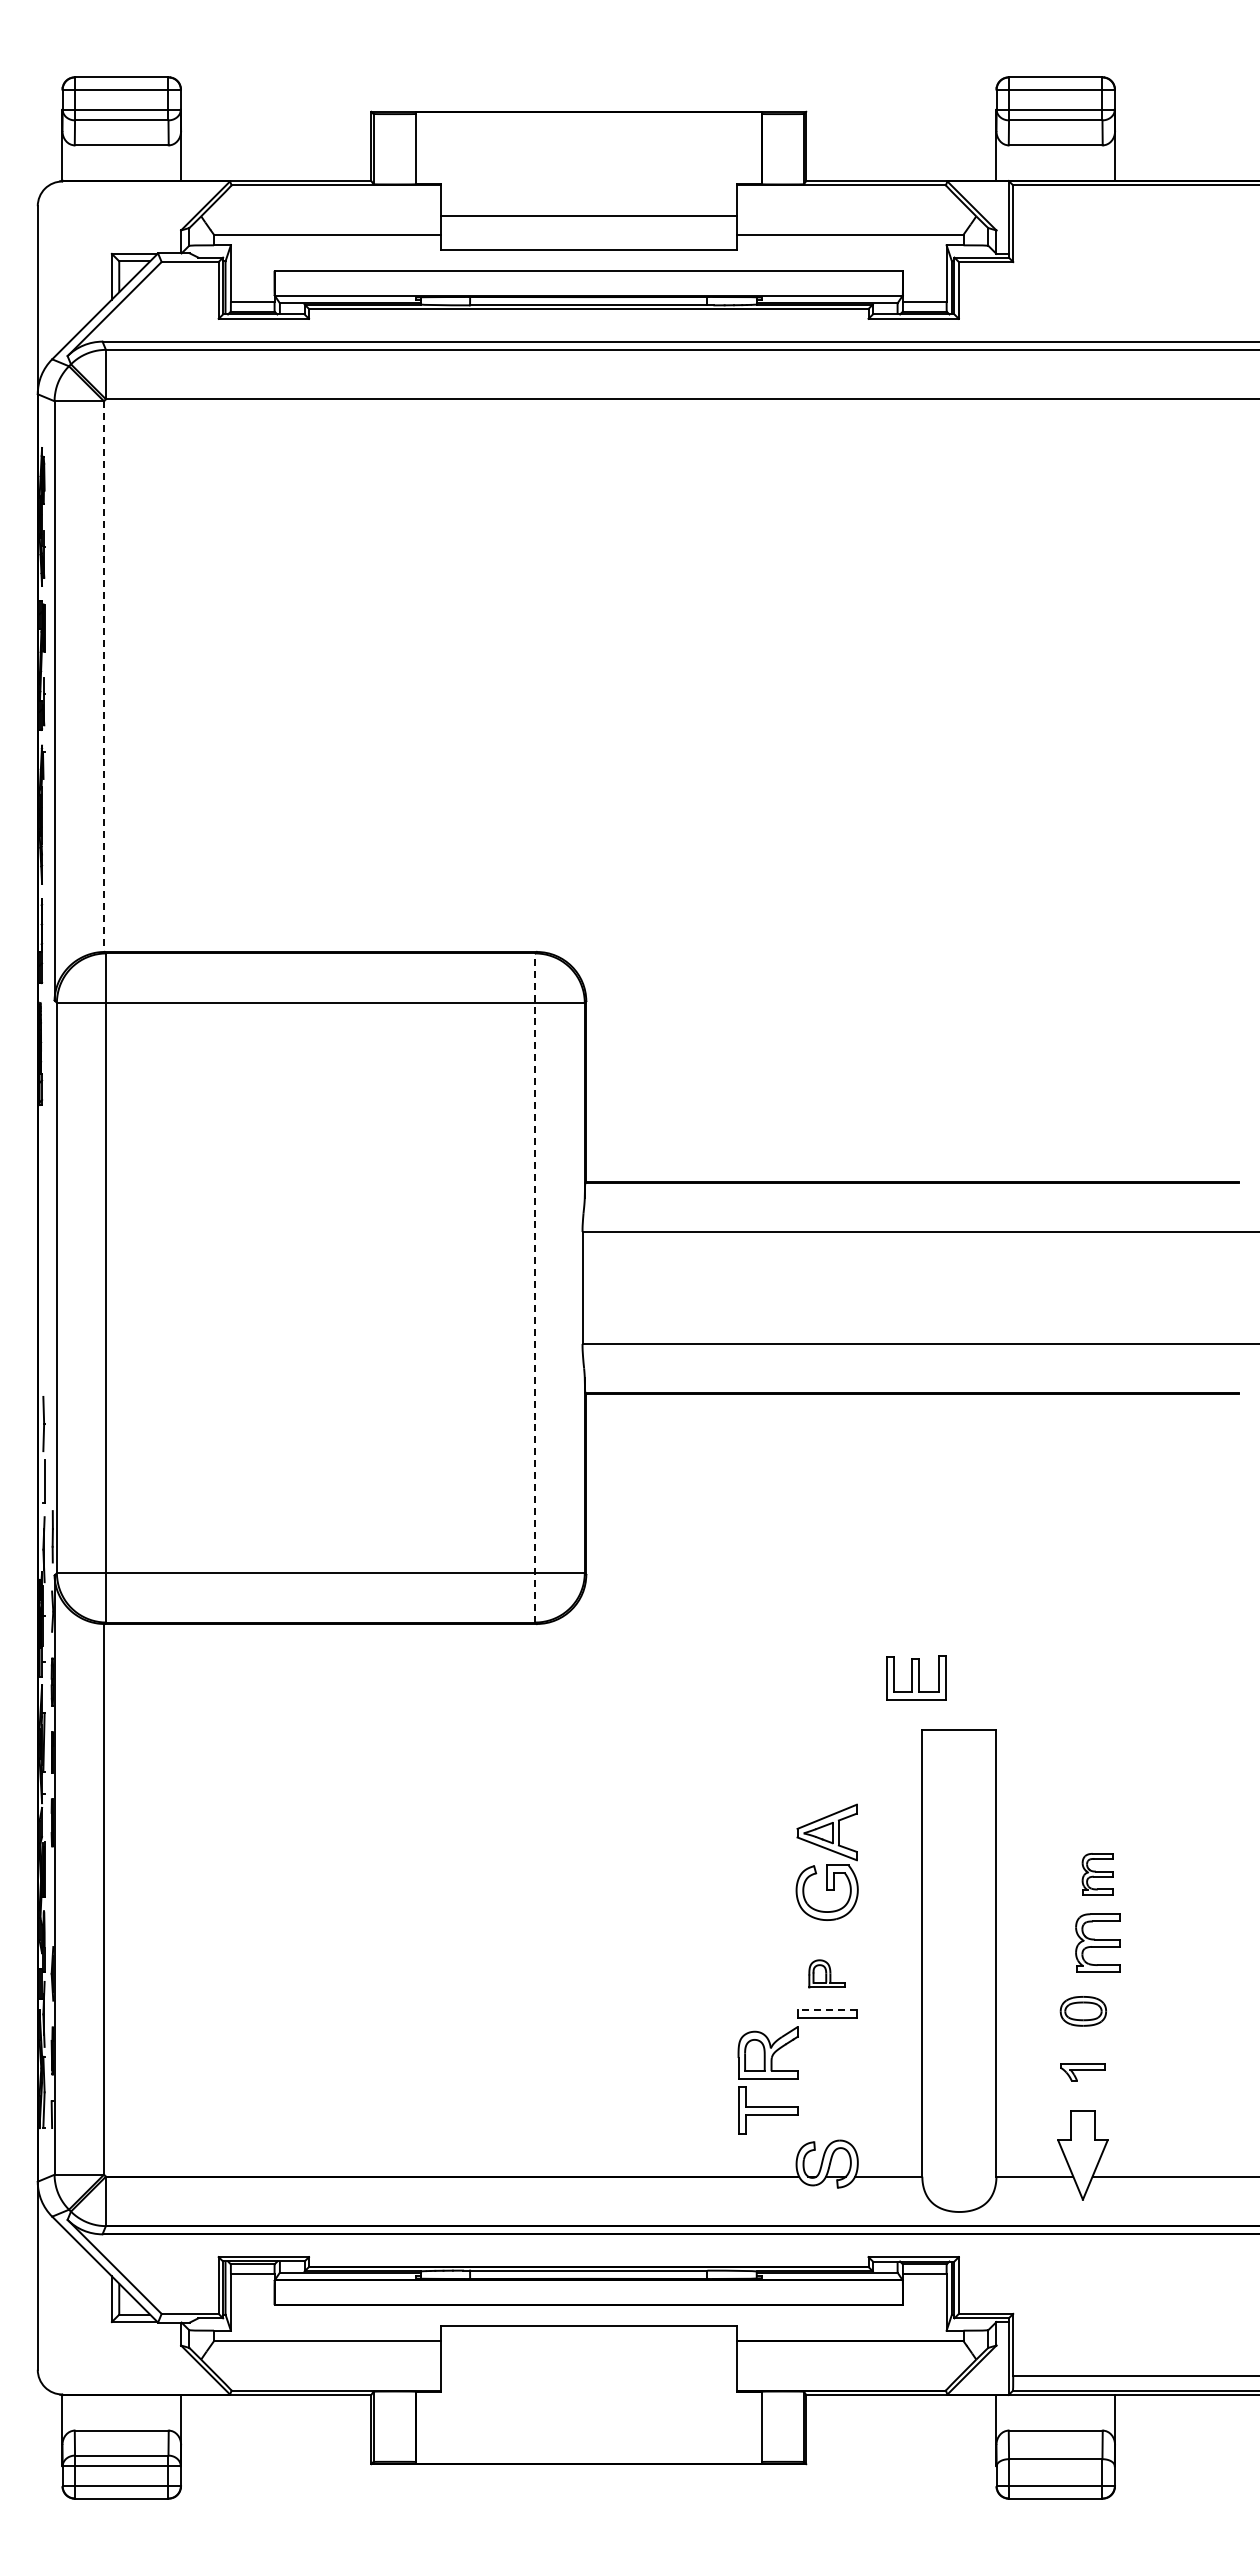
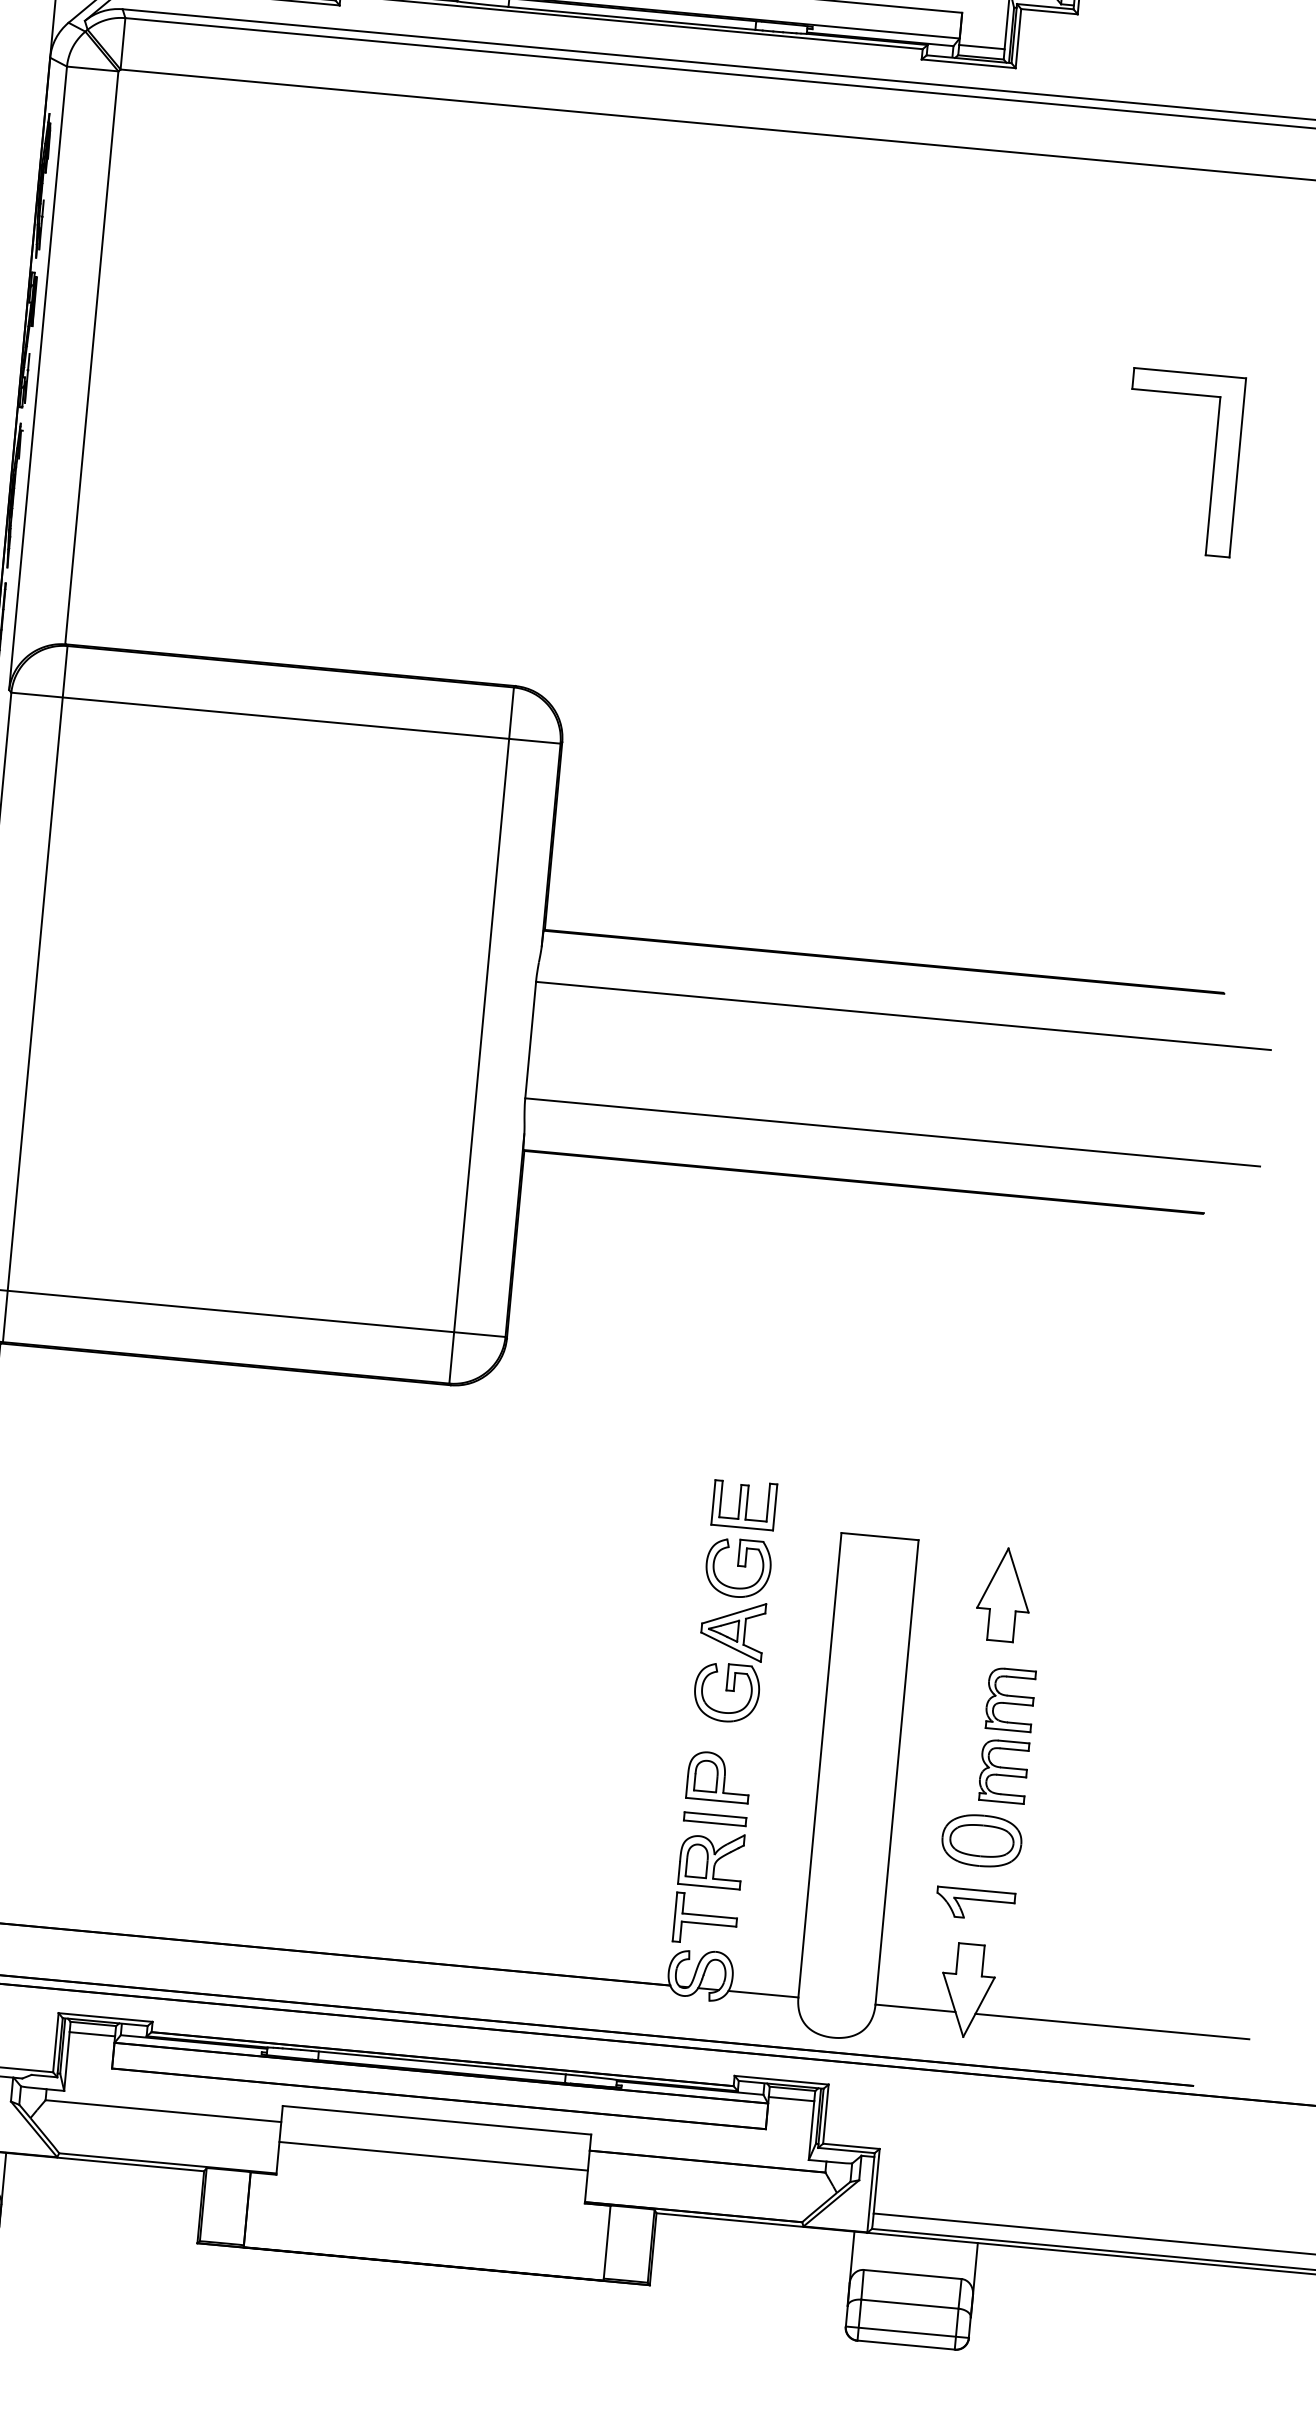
line: (104, 677) -> (92, 358), dashed -> solid
part: (1182, 679) -> (1213, 464), added
line: (535, 1287) -> (481, 1035), dashed -> solid
part: (916, 1677) -> (744, 1504), moved
part: (826, 1773) -> (737, 1568), added
part: (1082, 1774) -> (1003, 1594), added
part: (1097, 1873) -> (1009, 1698), size x1.43
part: (826, 1973) -> (718, 1776), size x1.67
line: (827, 2010) -> (715, 1815), dashed -> solid
part: (1083, 2011) -> (982, 1841), size x1.67
part: (1082, 2072) -> (975, 1904), size x1.67
part: (767, 2080) -> (707, 1888), moved
line: (588, 2360) -> (433, 2156), added

